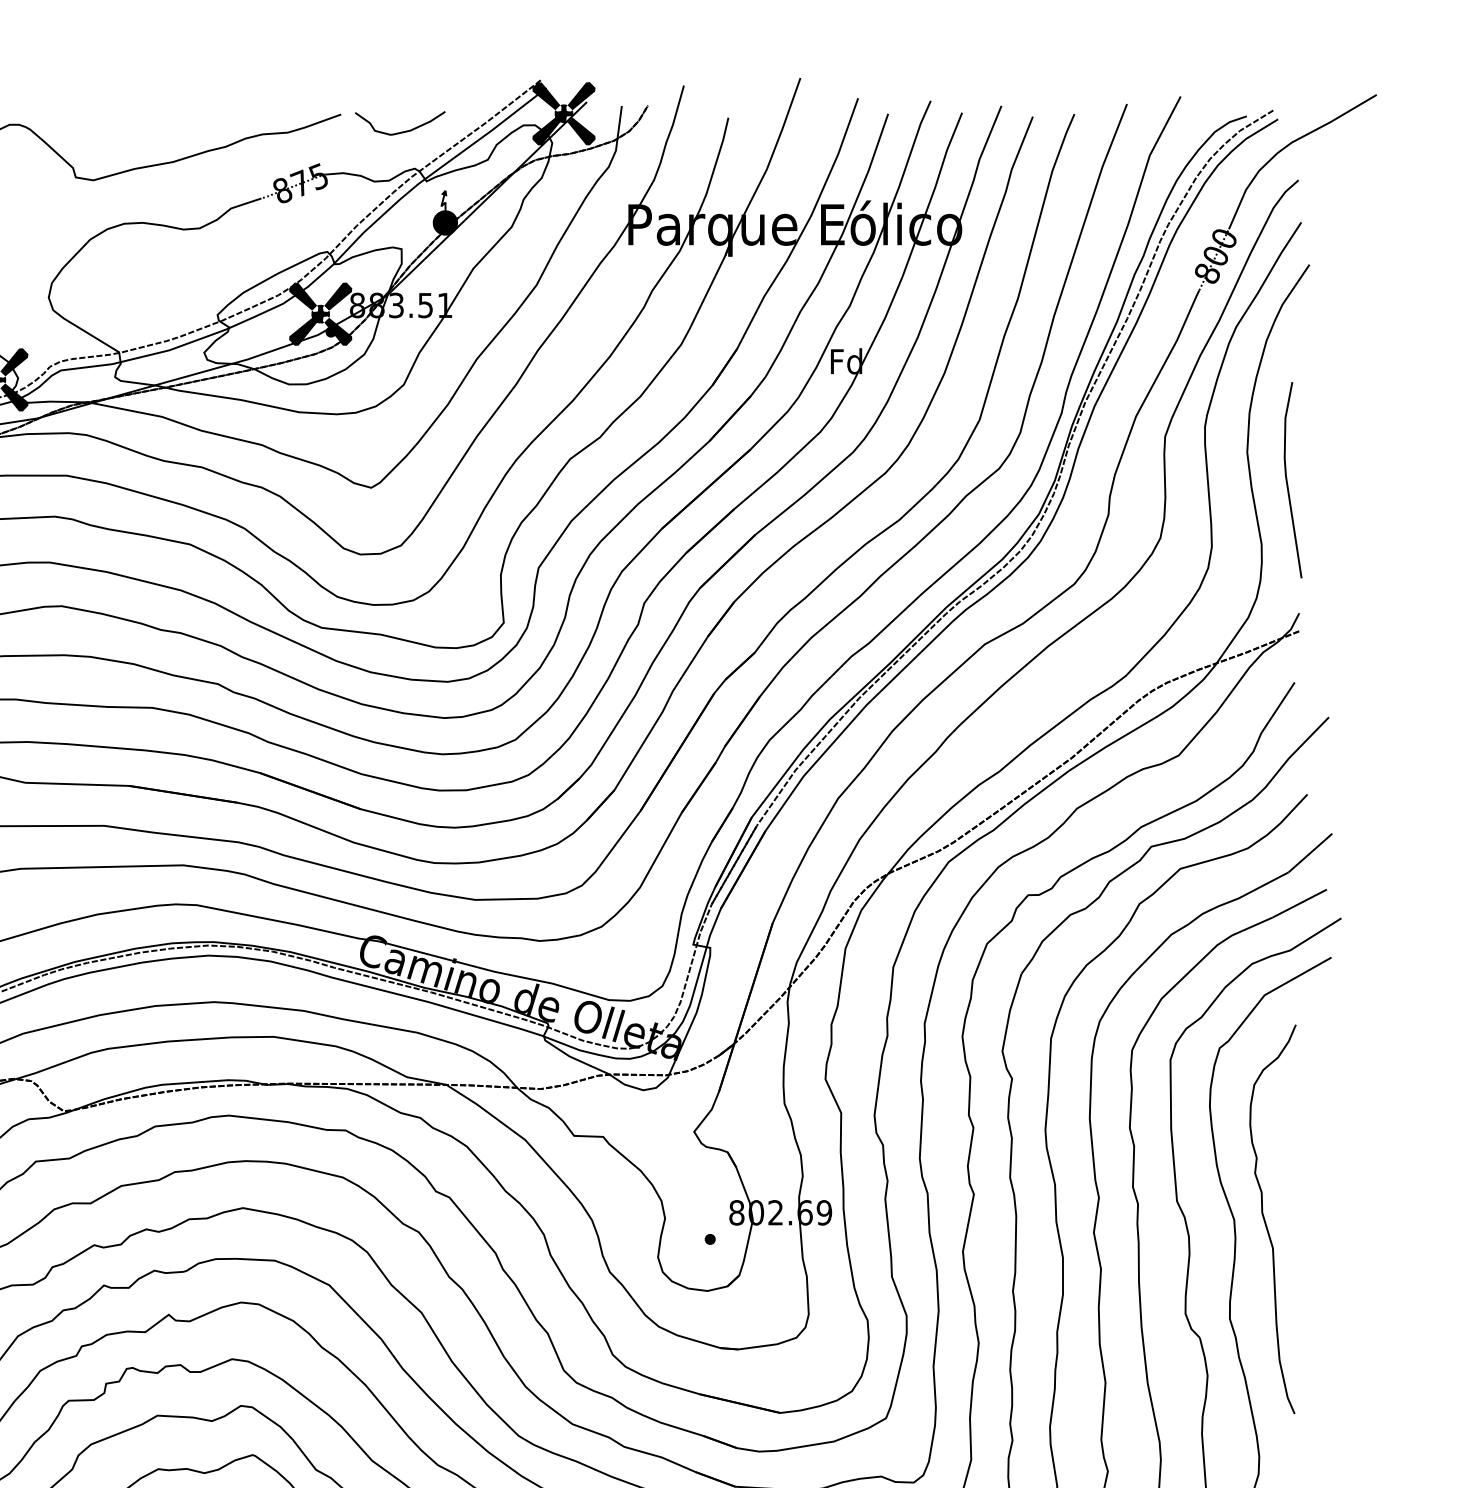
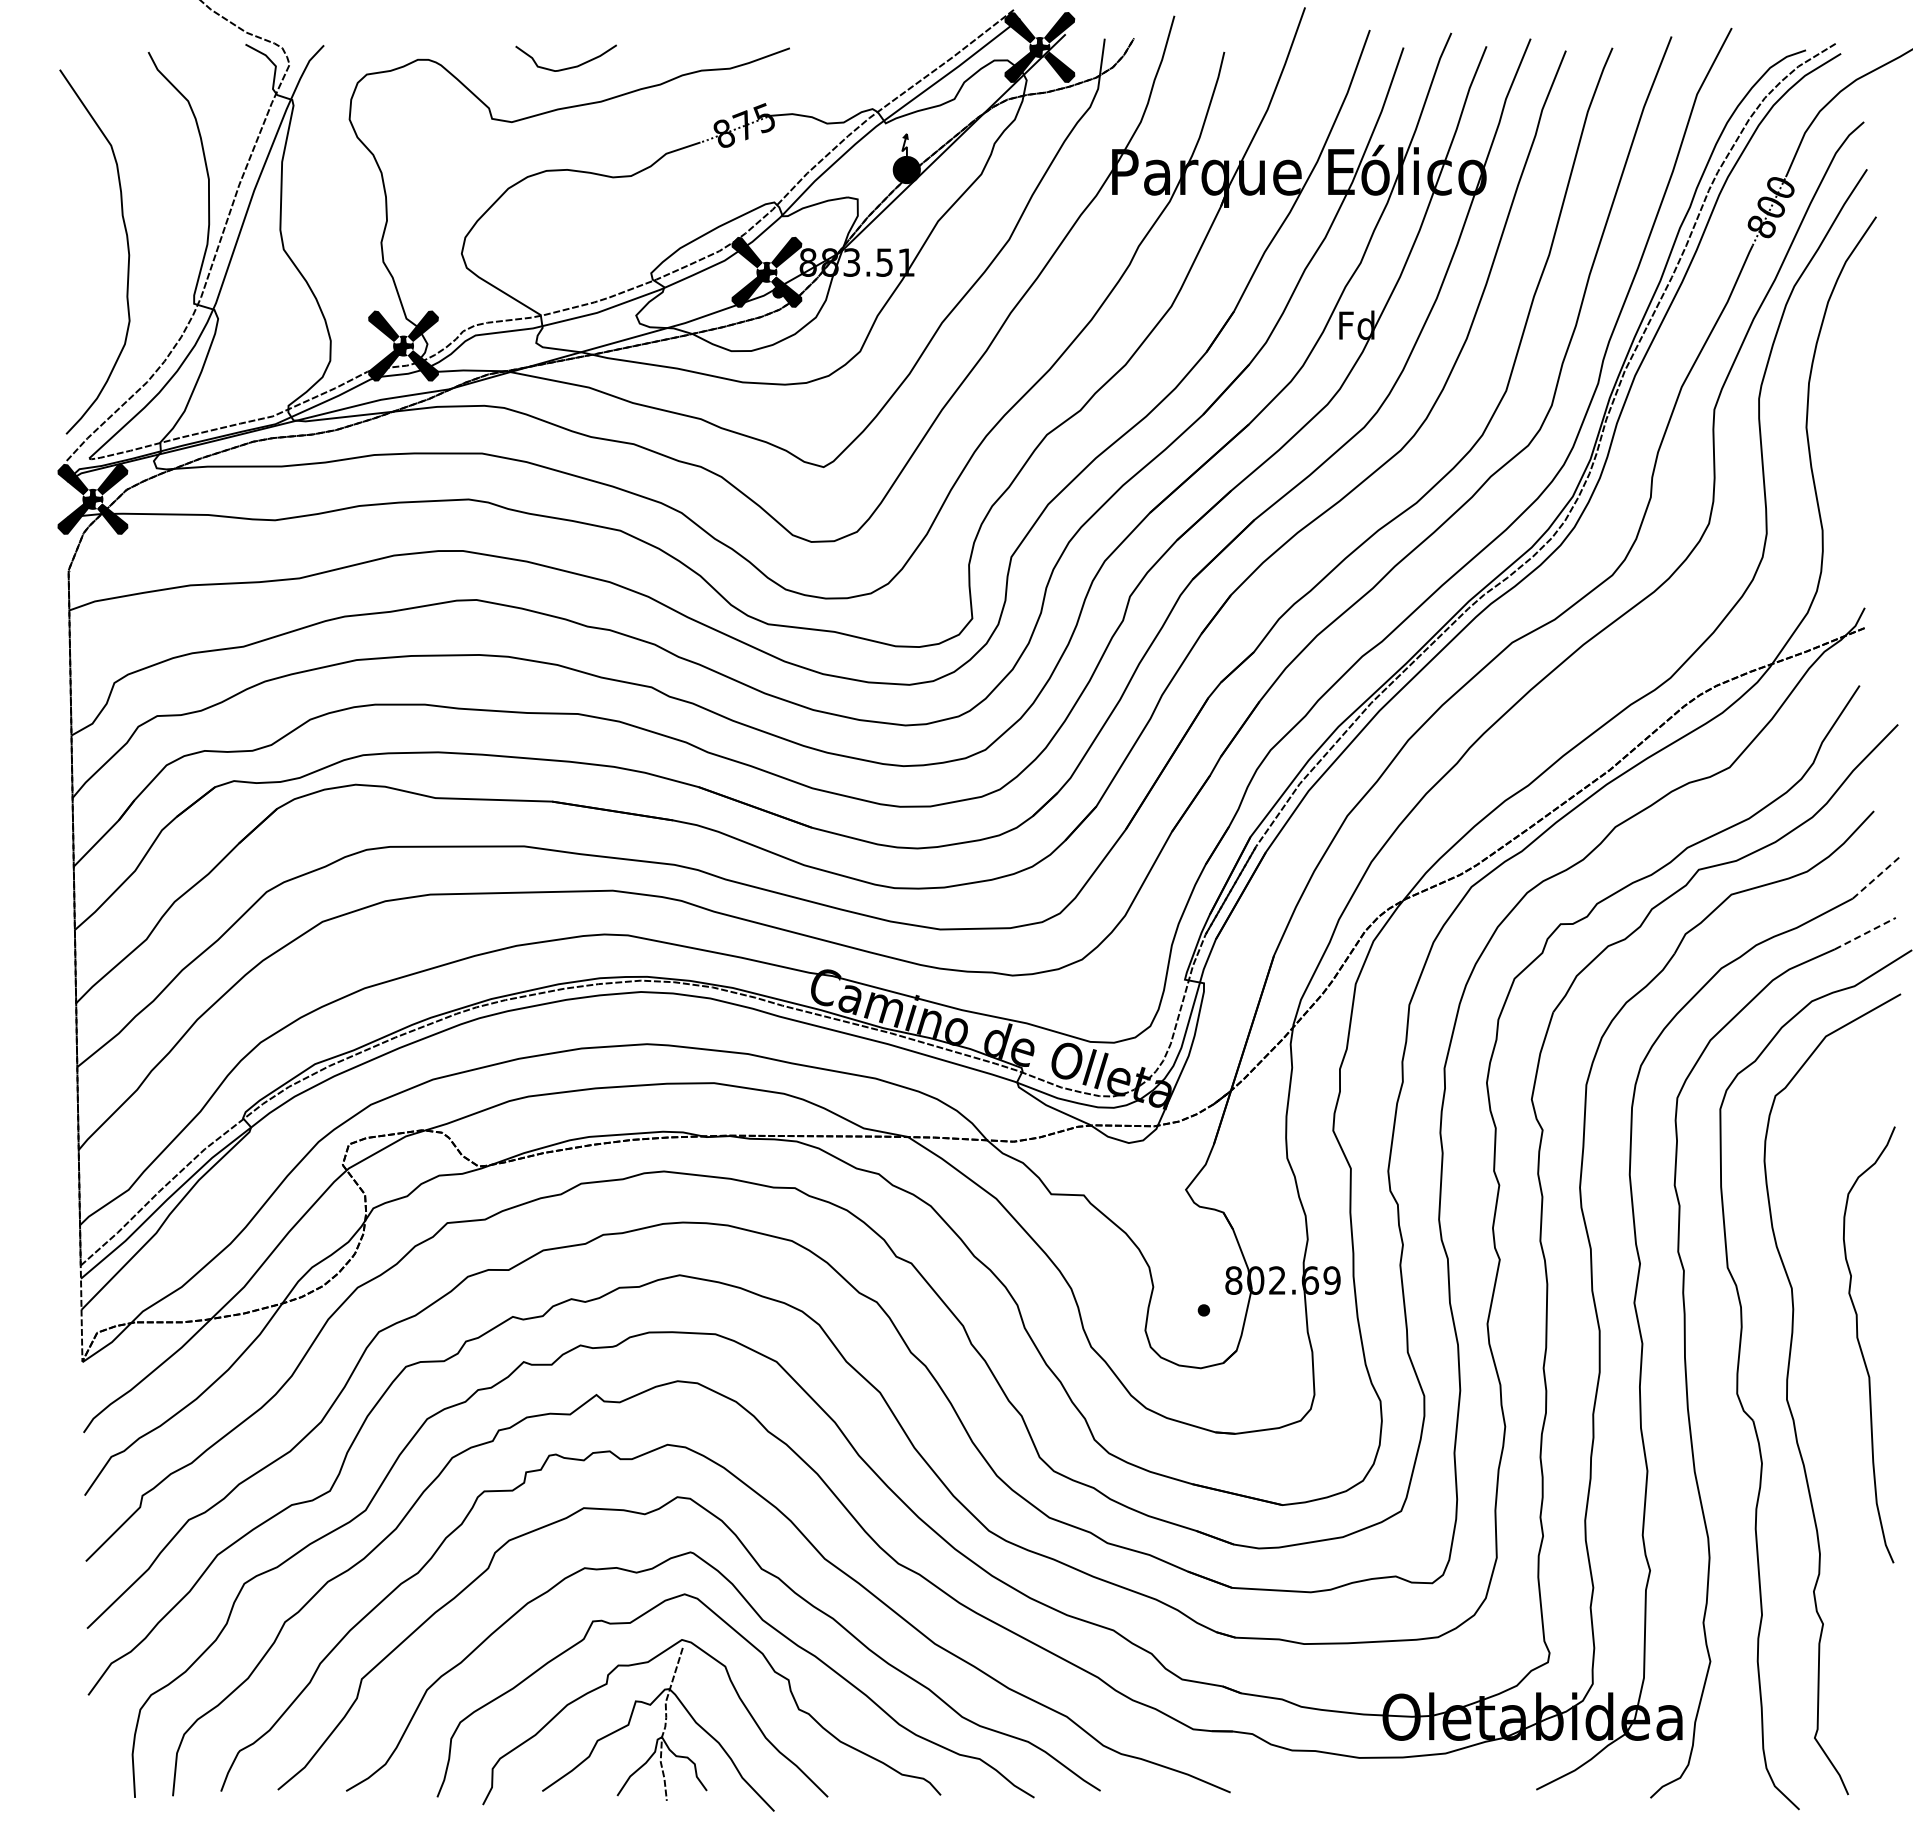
curve: (401, 131) -> (567, 67), moved
line: (1287, 480) -> (1851, 458), removed
line: (1310, 852) -> (1877, 876), solid -> dashed
line: (1299, 903) -> (1865, 933), solid -> dashed
curve: (1266, 1221) -> (1861, 1347), moved

